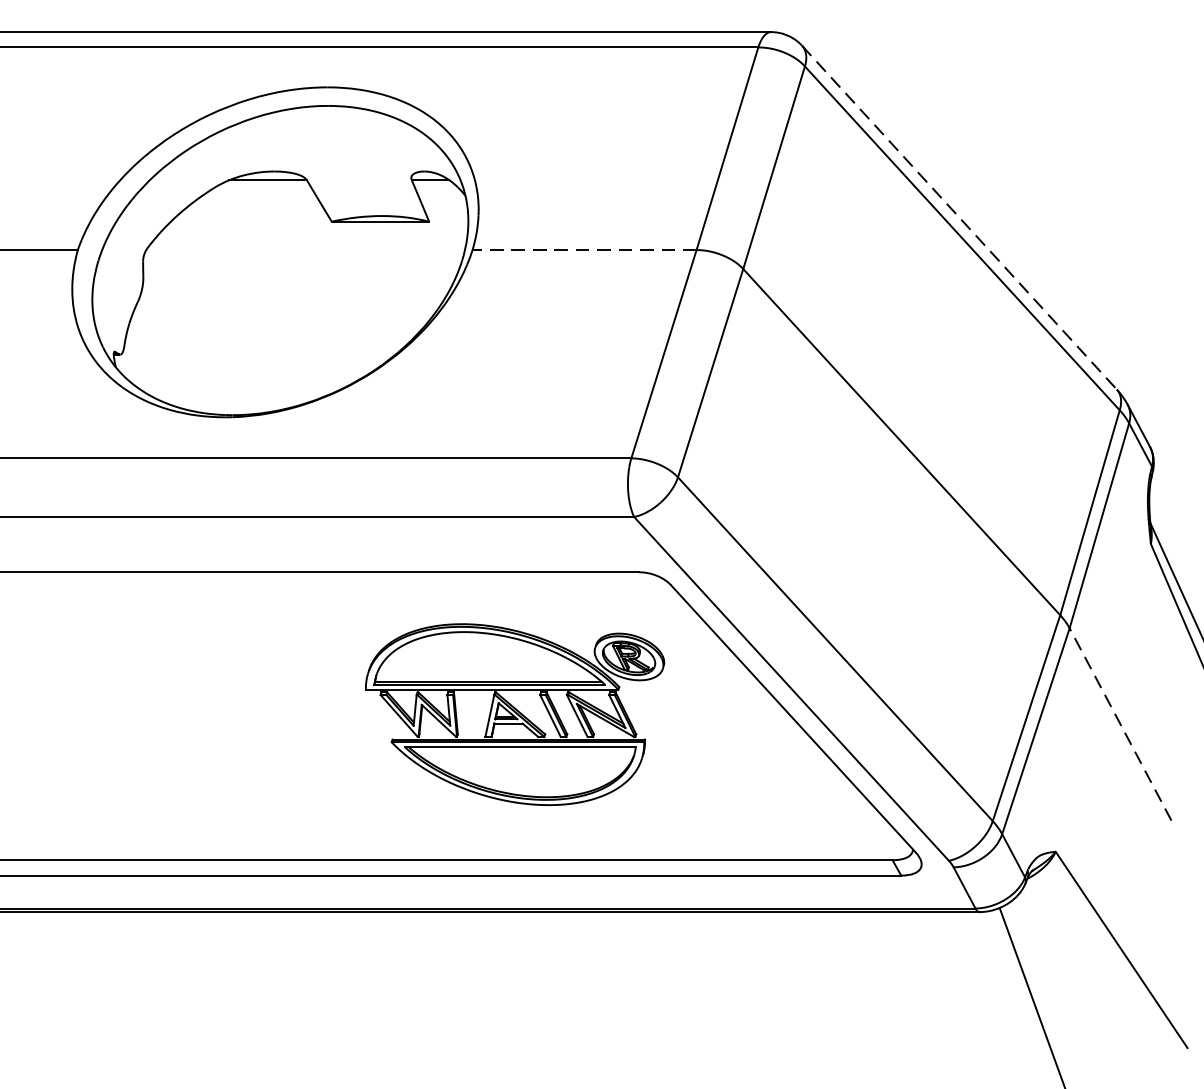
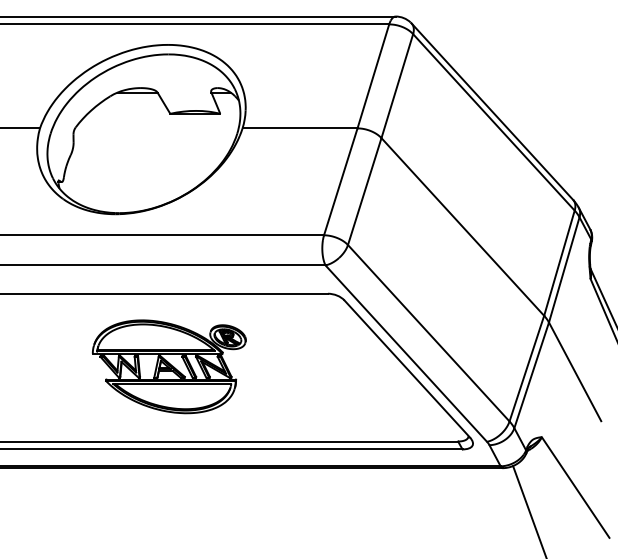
line: (959, 217) -> (492, 111), dashed -> solid
line: (583, 250) -> (299, 128), dashed -> solid
part: (515, 714) -> (169, 366), moved
line: (1121, 723) -> (575, 371), dashed -> solid

